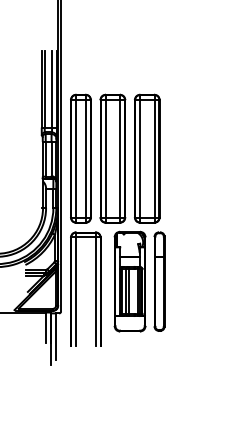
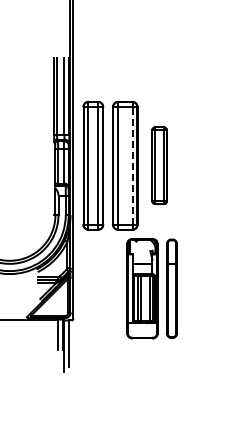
line: (120, 158) -> (132, 165), solid -> dashed
part: (147, 158) -> (159, 165), size x0.6
part: (95, 288) -> (107, 295), removed

